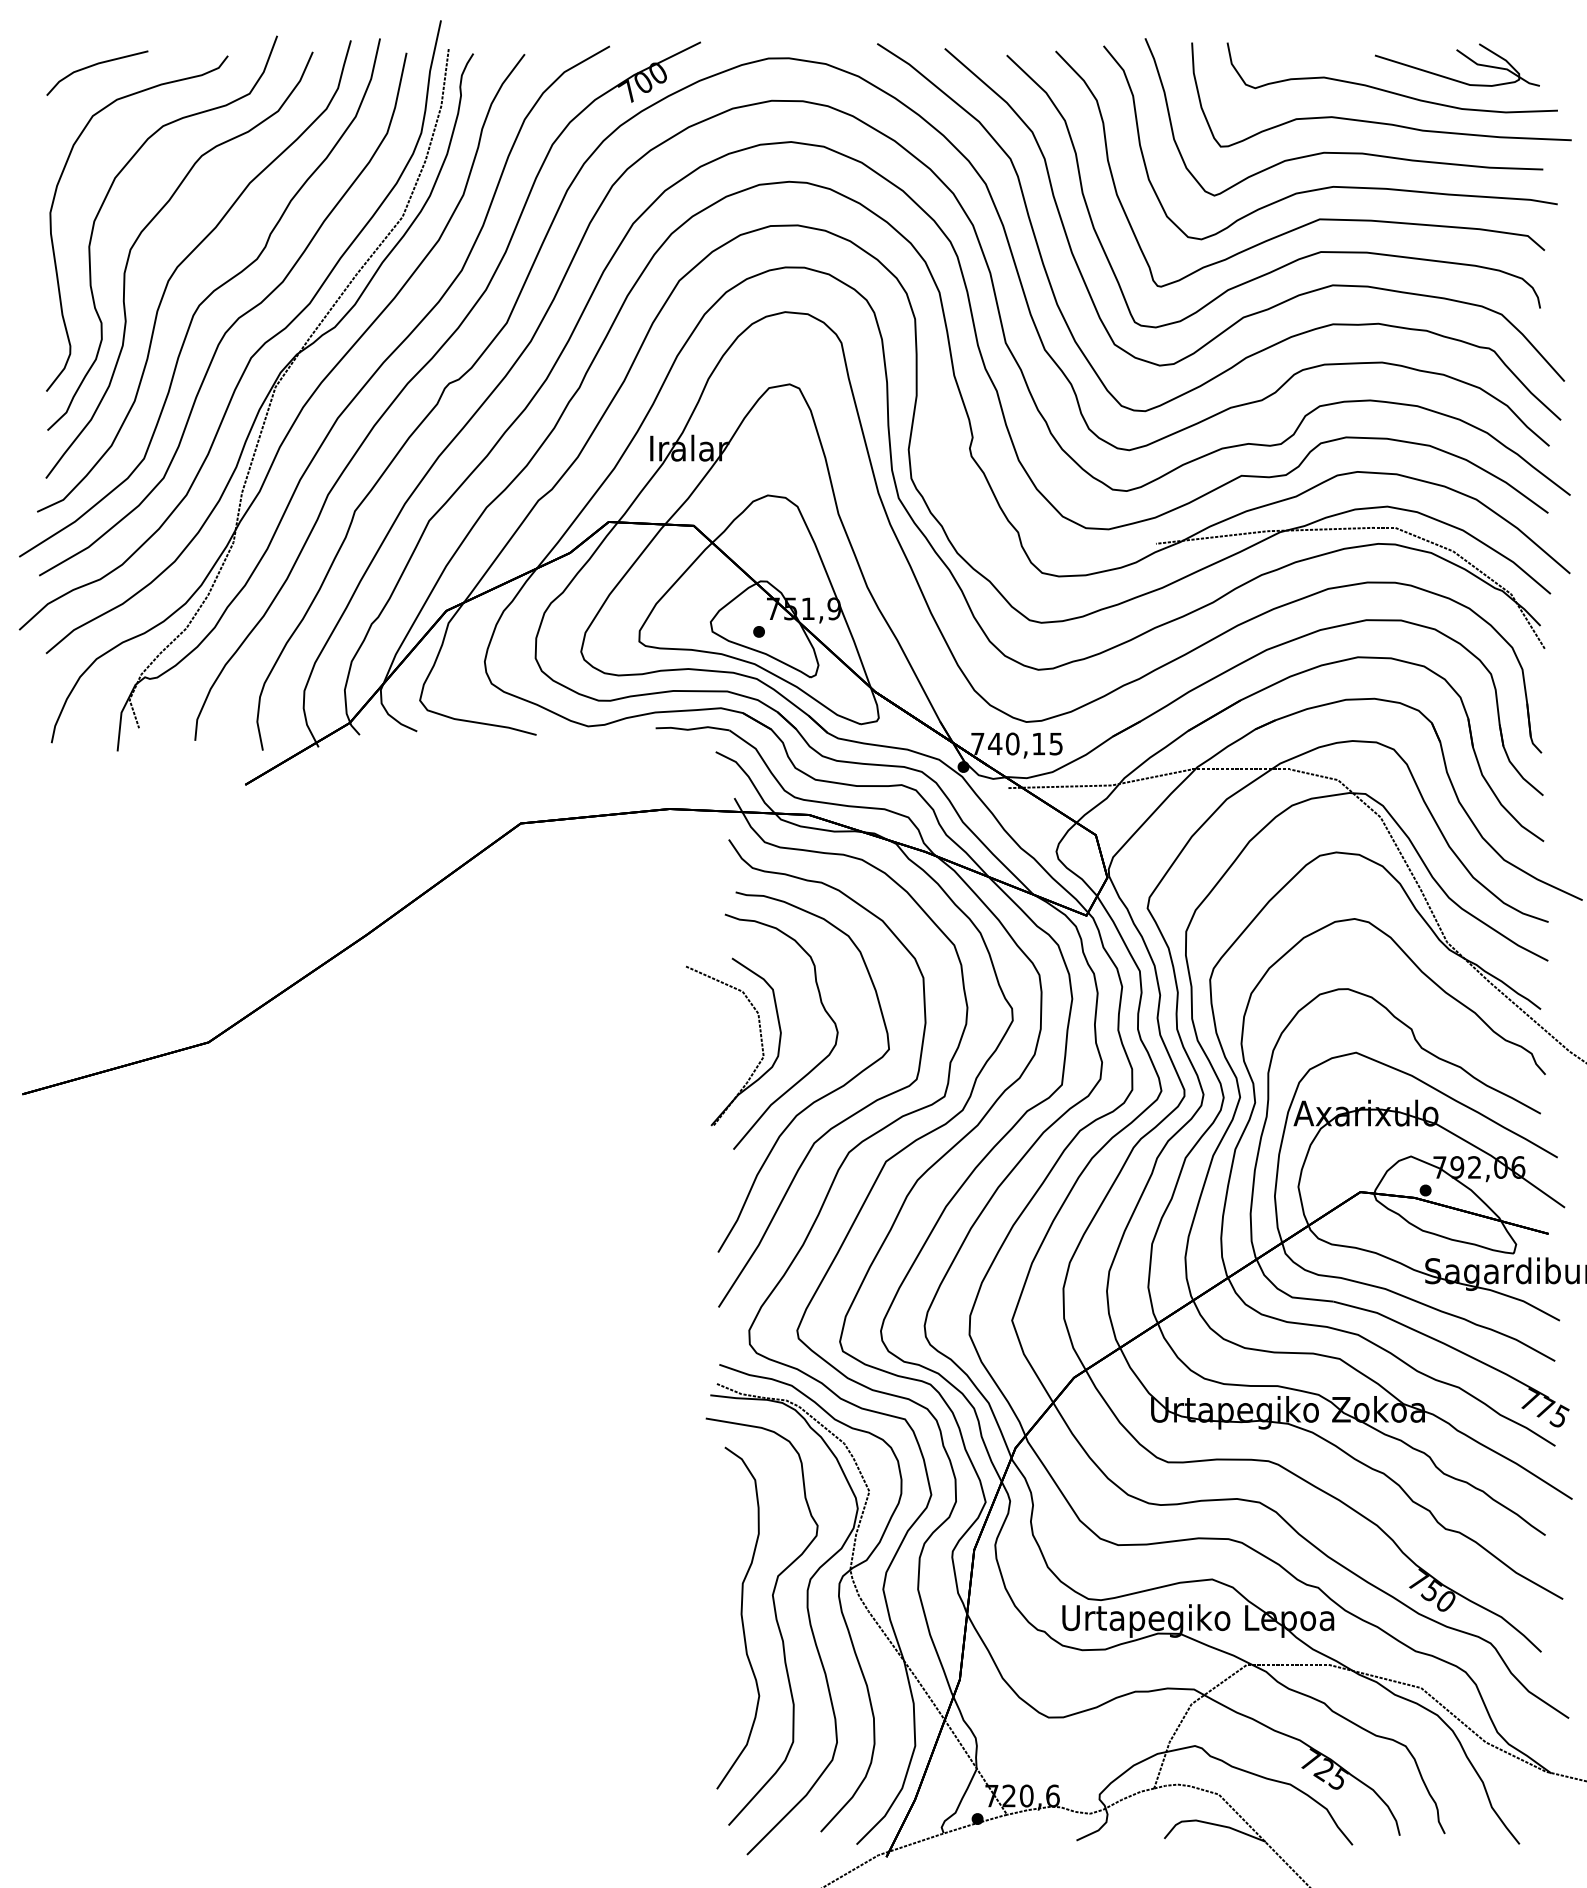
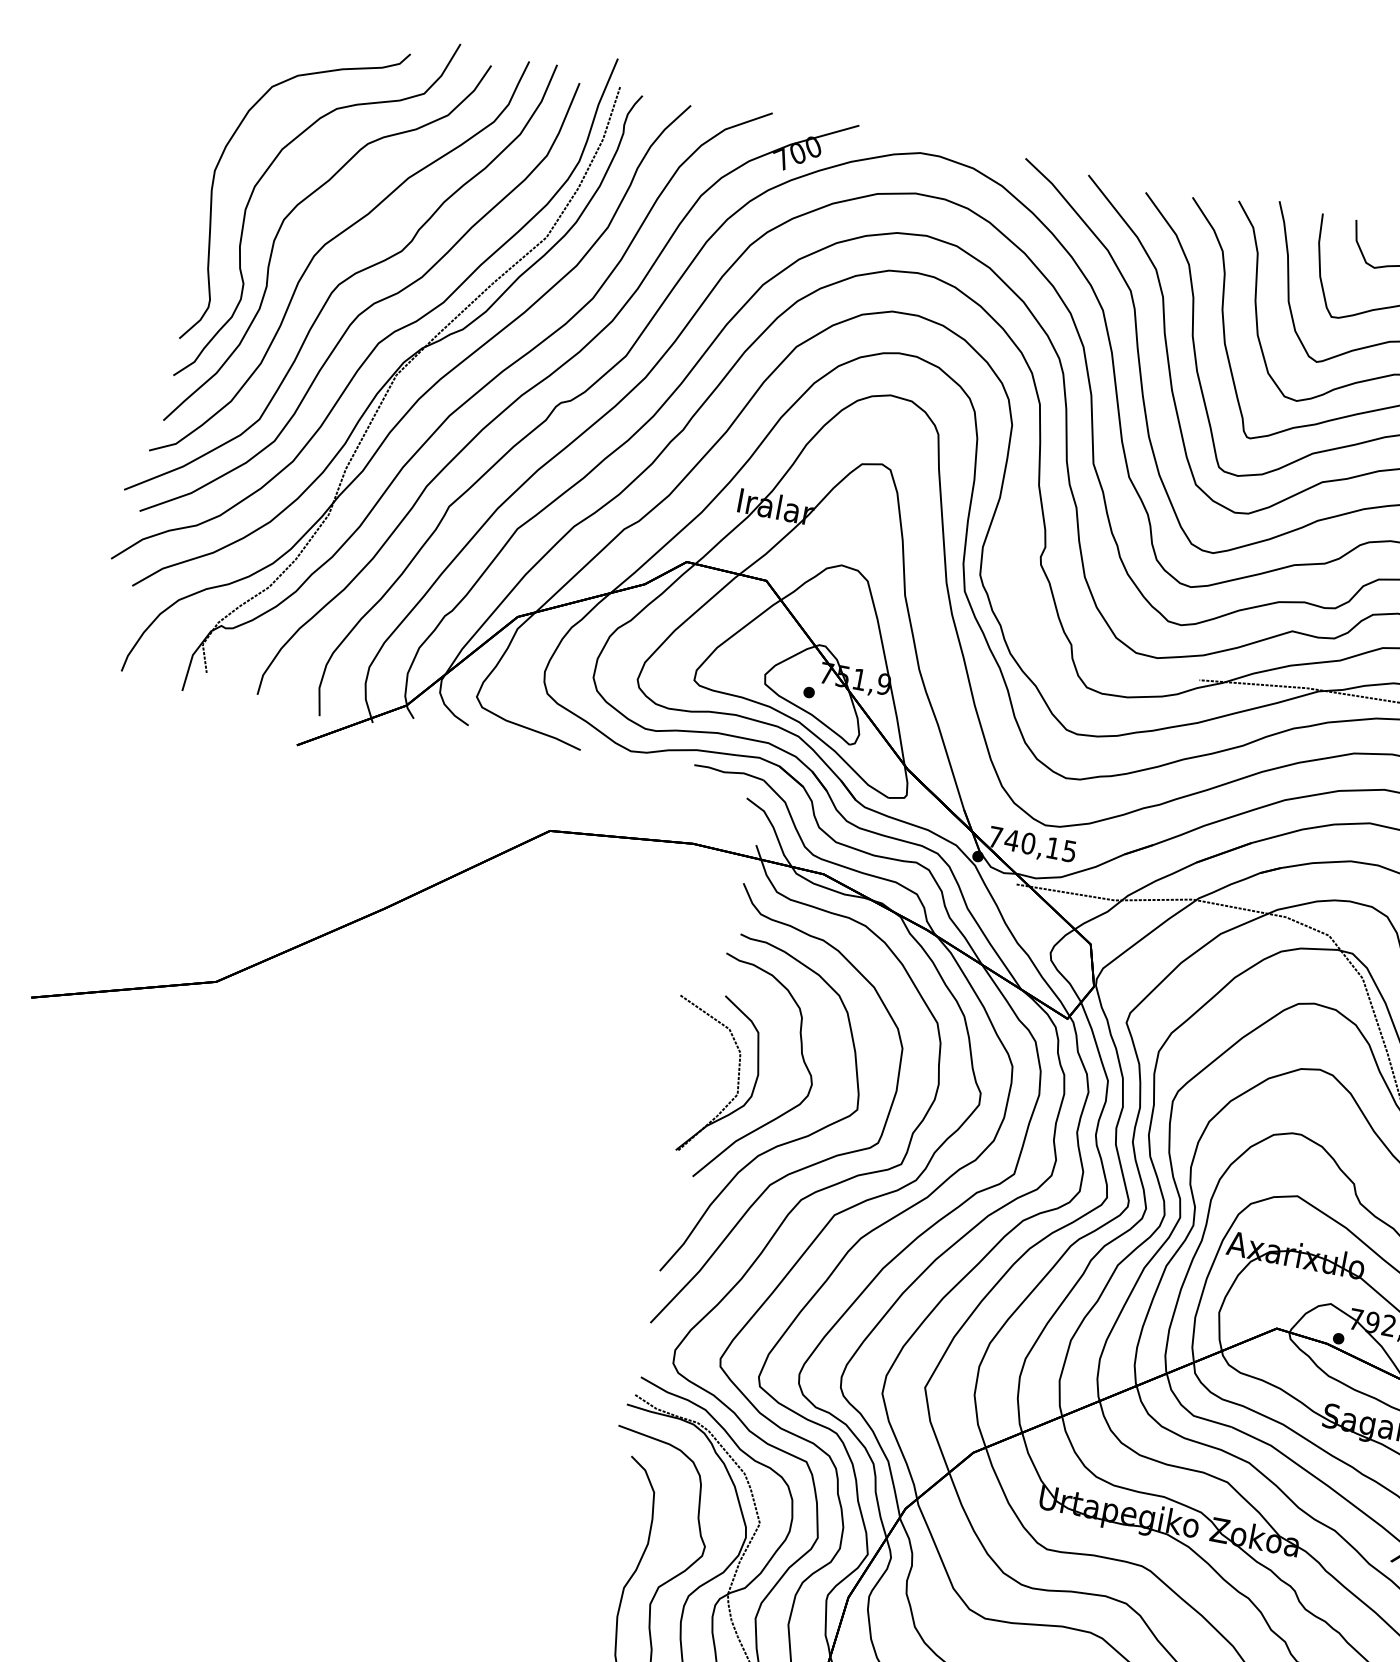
part: (96, 65) -> (284, 39), removed

